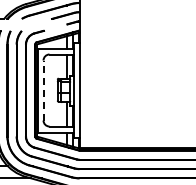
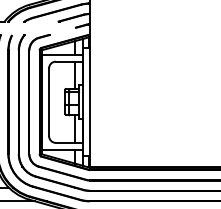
line: (43, 90) -> (49, 102), dashed -> solid

